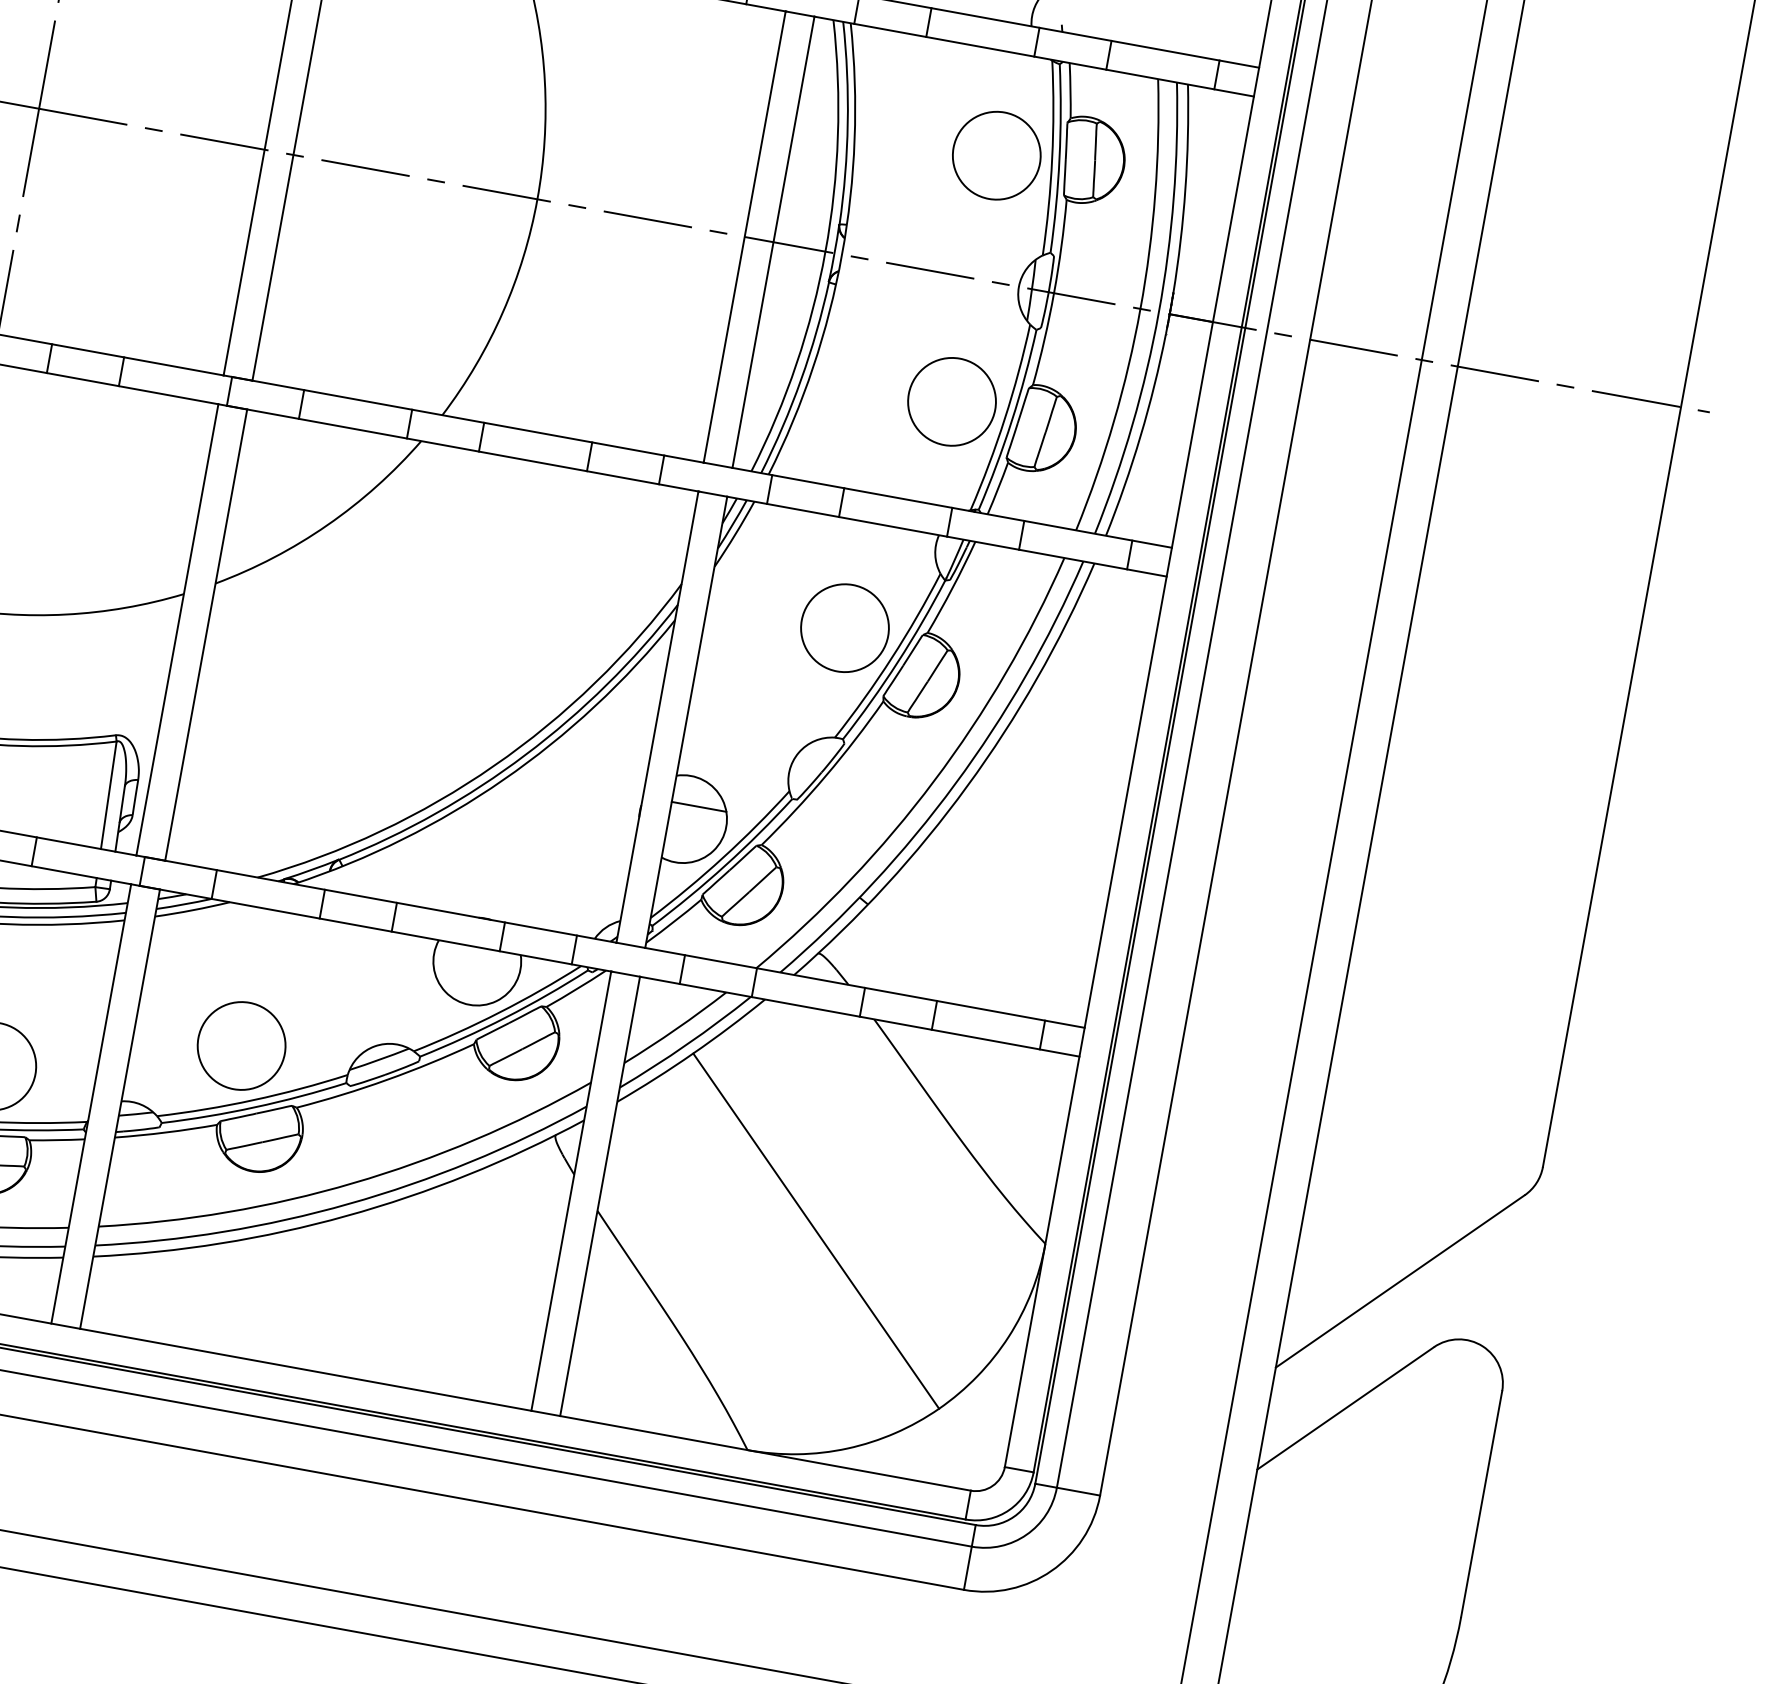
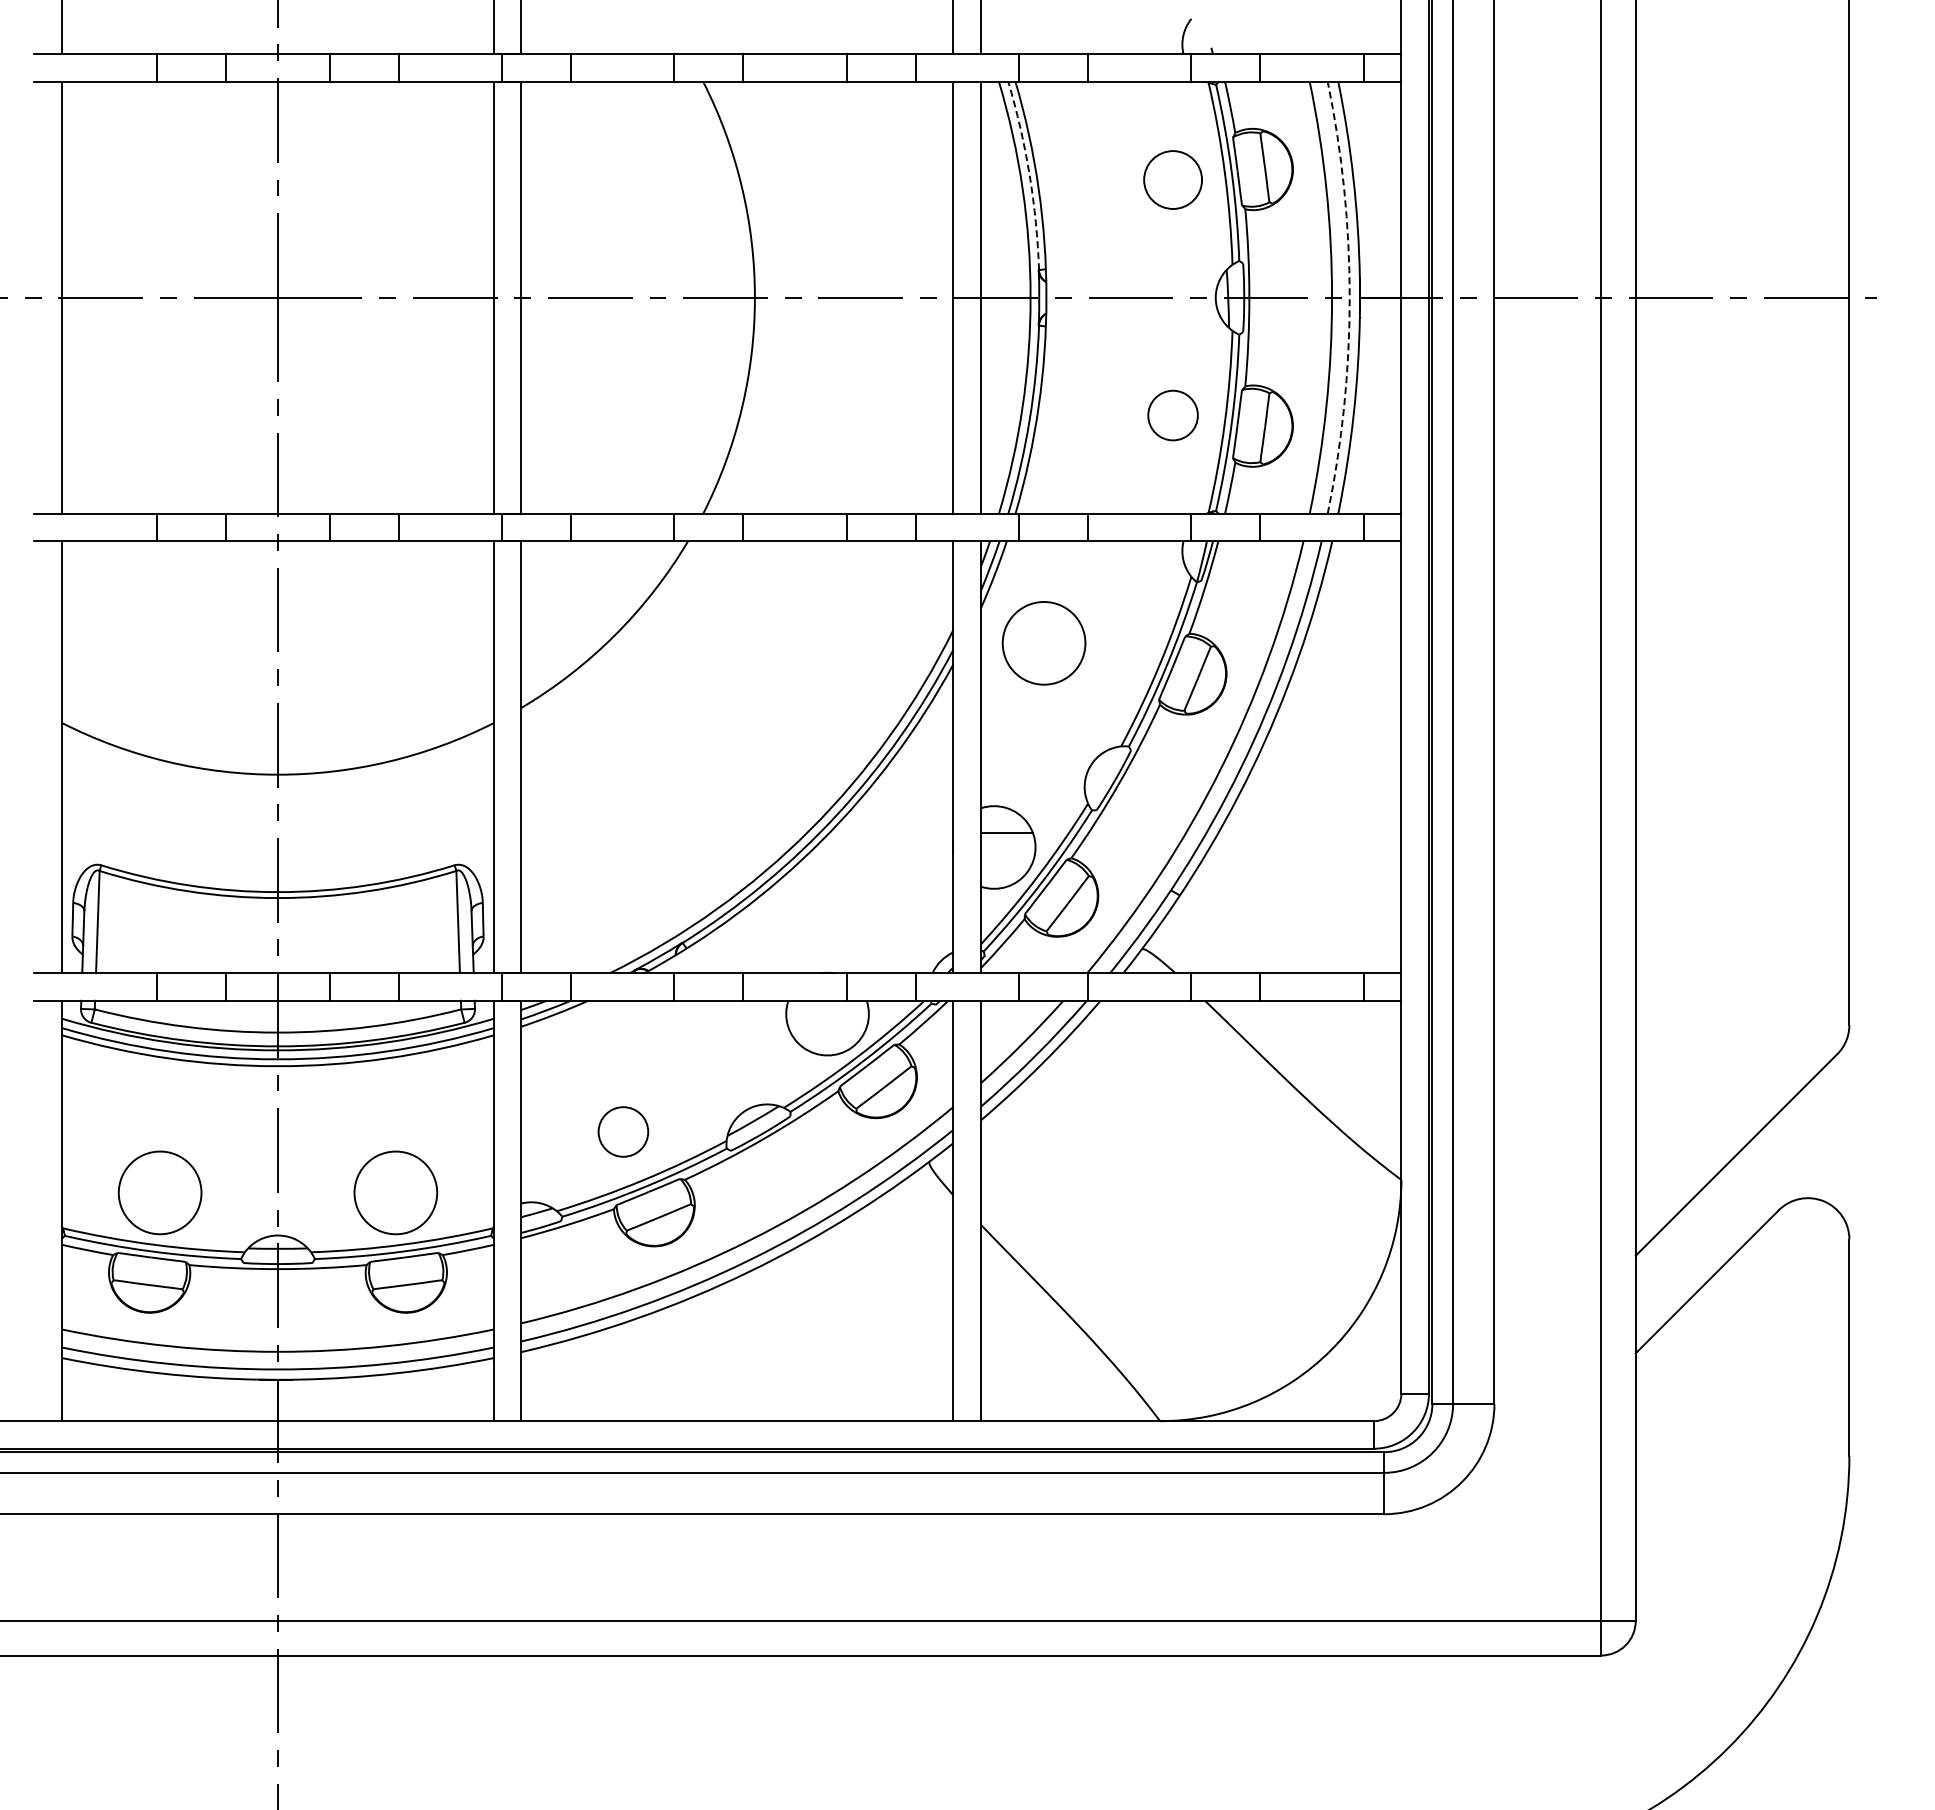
arc: (847, 123) -> (1029, 175), solid -> dashed
circle: (996, 155) -> (1172, 179), size x0.7
arc: (1158, 311) -> (1349, 297), solid -> dashed
circle: (951, 401) -> (1172, 415), size x0.6
circle: (844, 628) -> (1043, 643), moved
circle: (241, 1045) -> (623, 1131), size x0.6
line: (815, 1230) -> (1186, 1206), removed

